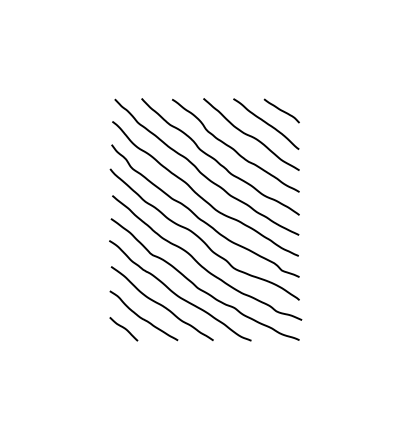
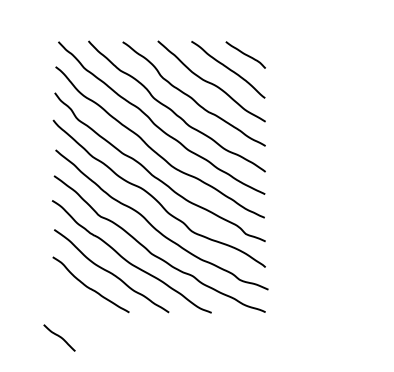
curve: (123, 328) -> (59, 337), moved

